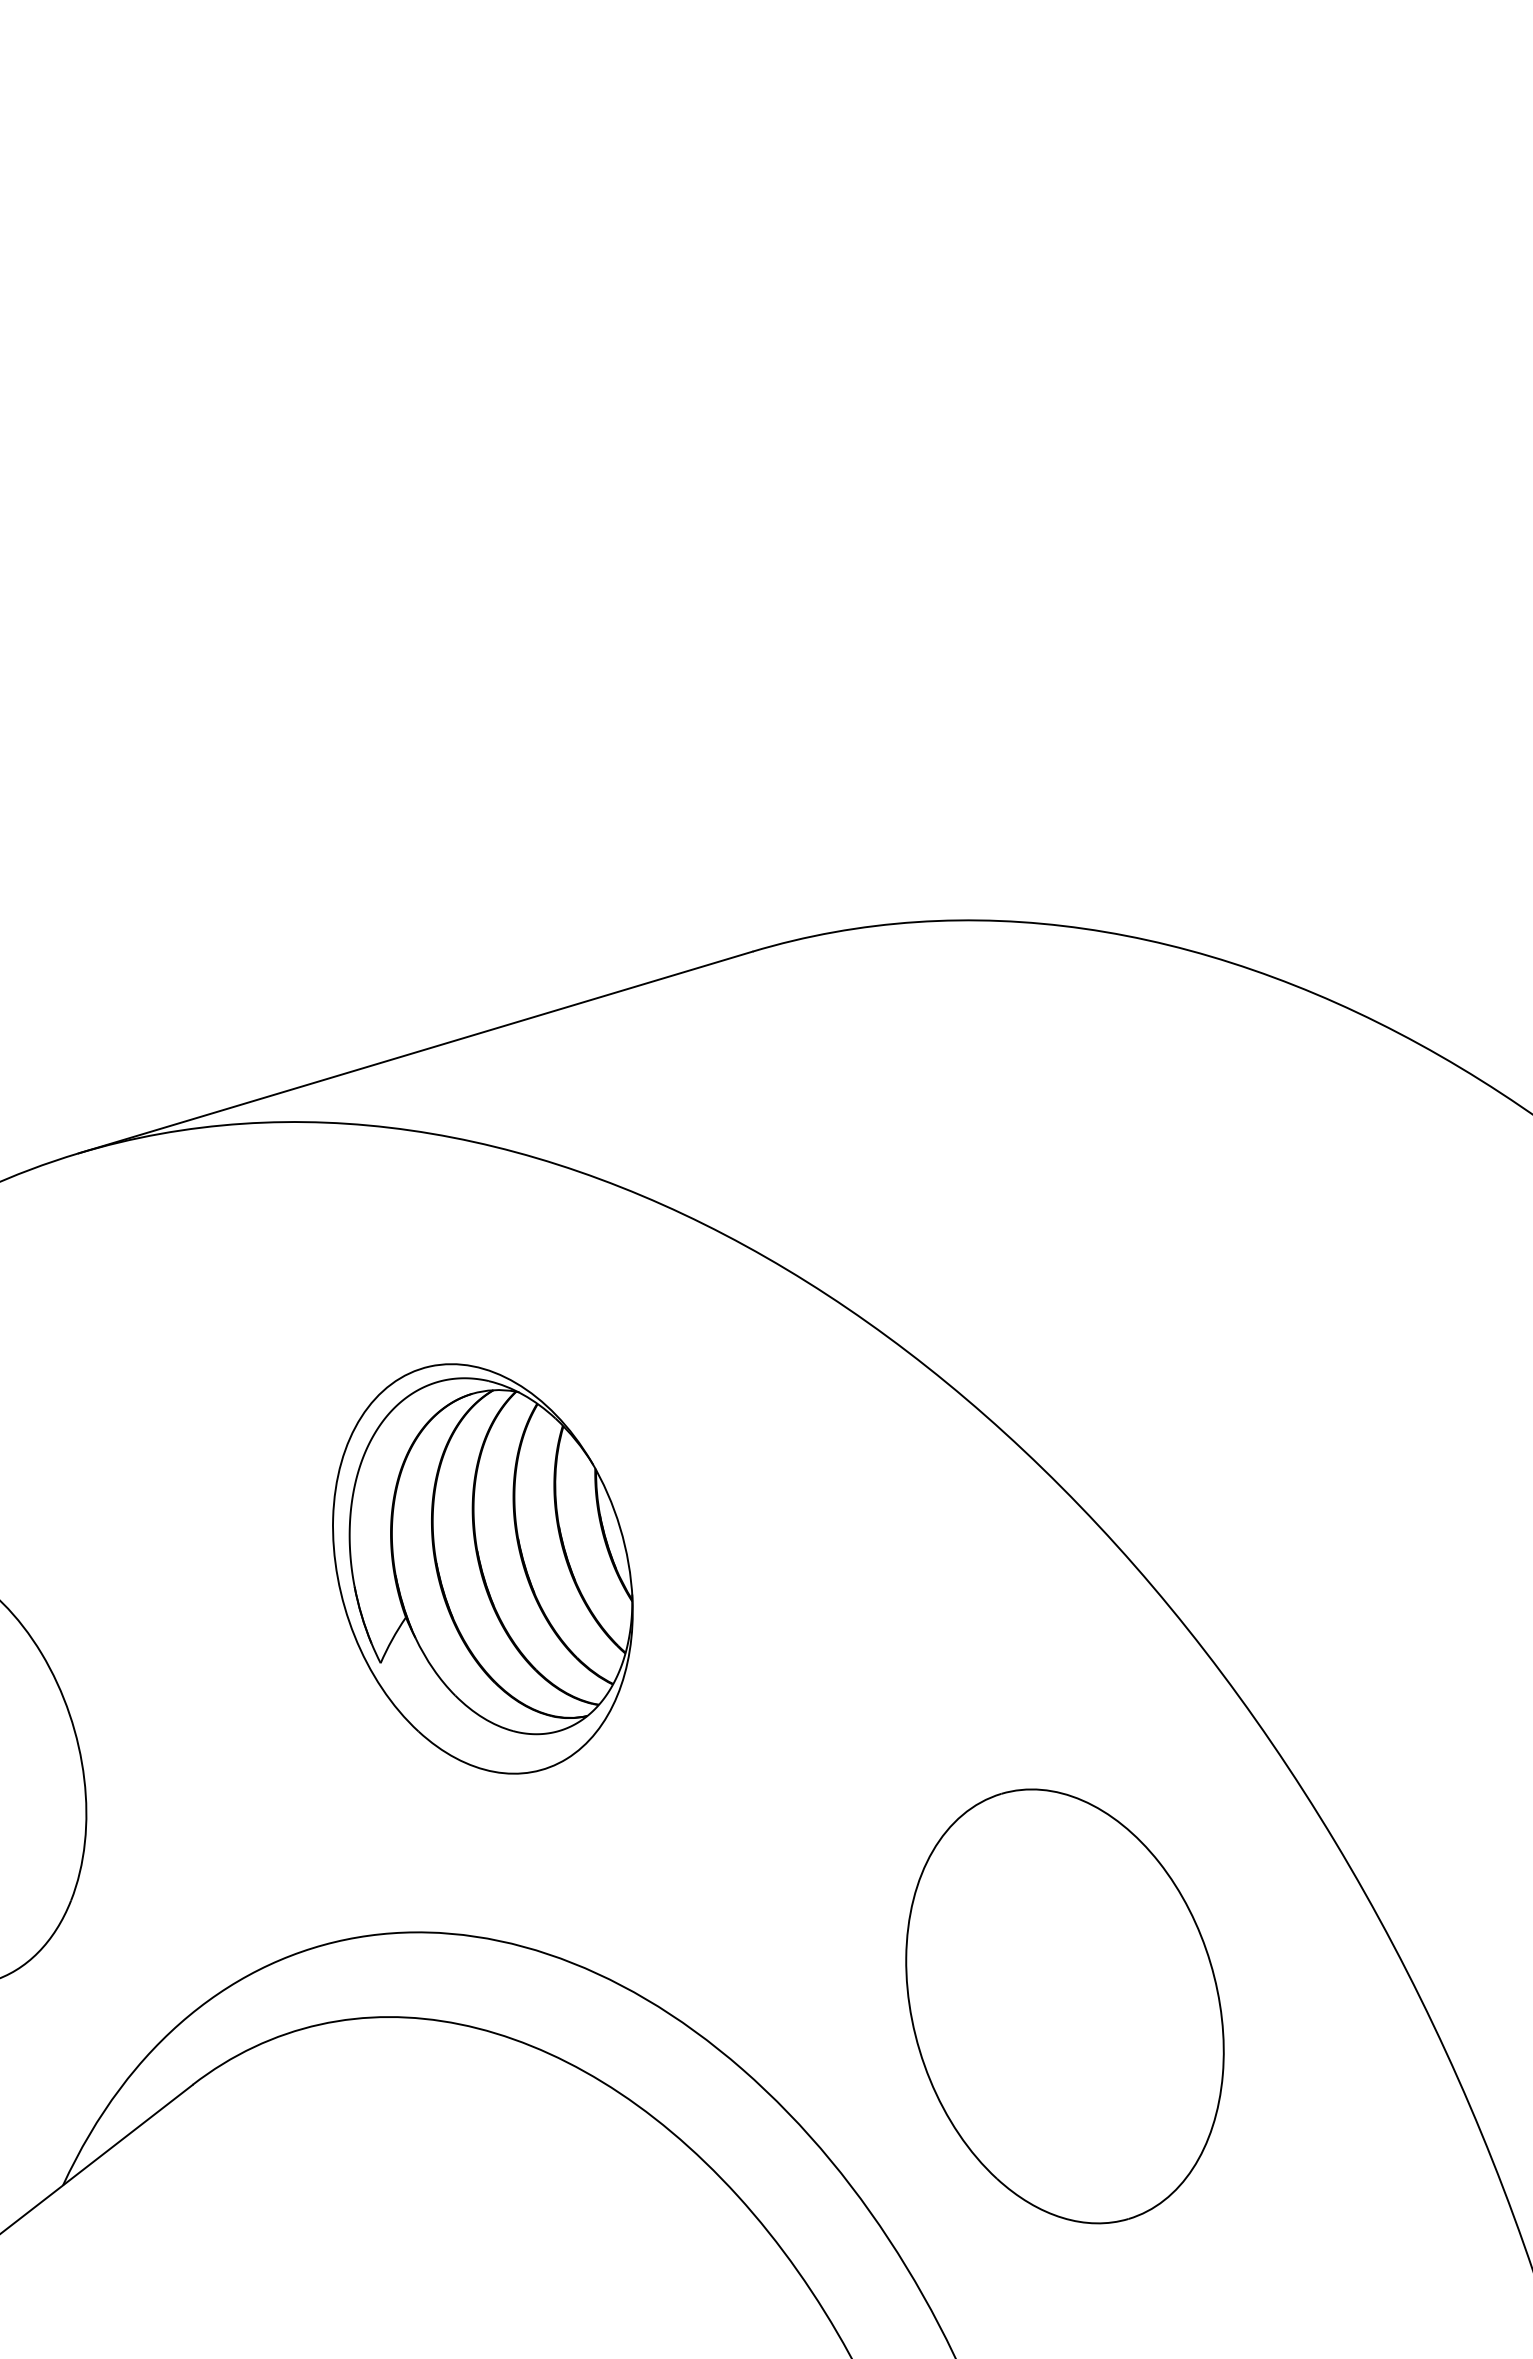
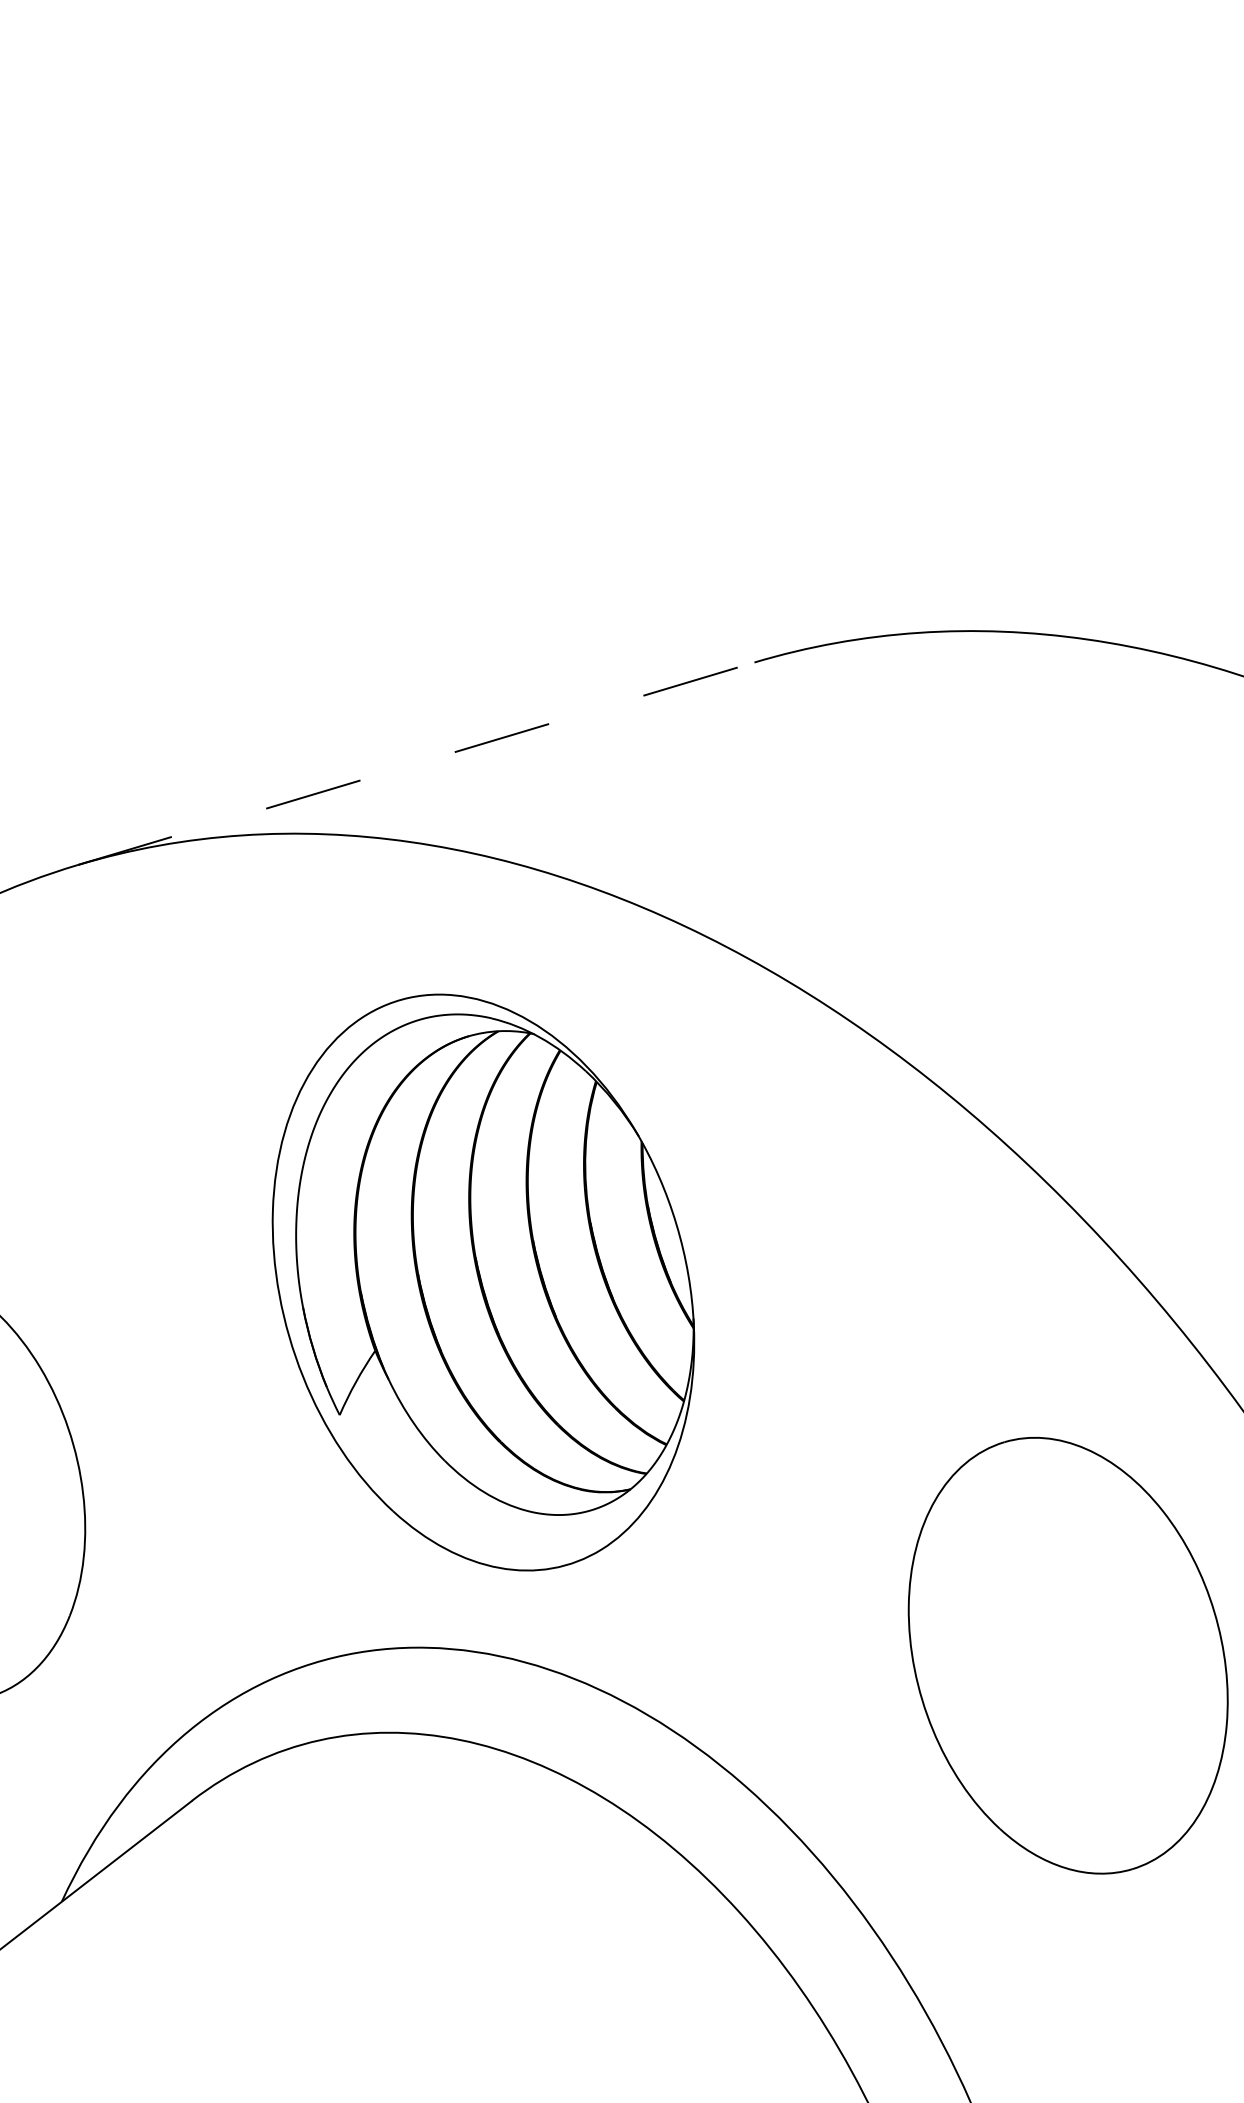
line: (415, 1052) -> (415, 763), solid -> dashed
part: (482, 1568) -> (483, 1282), size x1.4
part: (1064, 2006) -> (1067, 1655), moved

